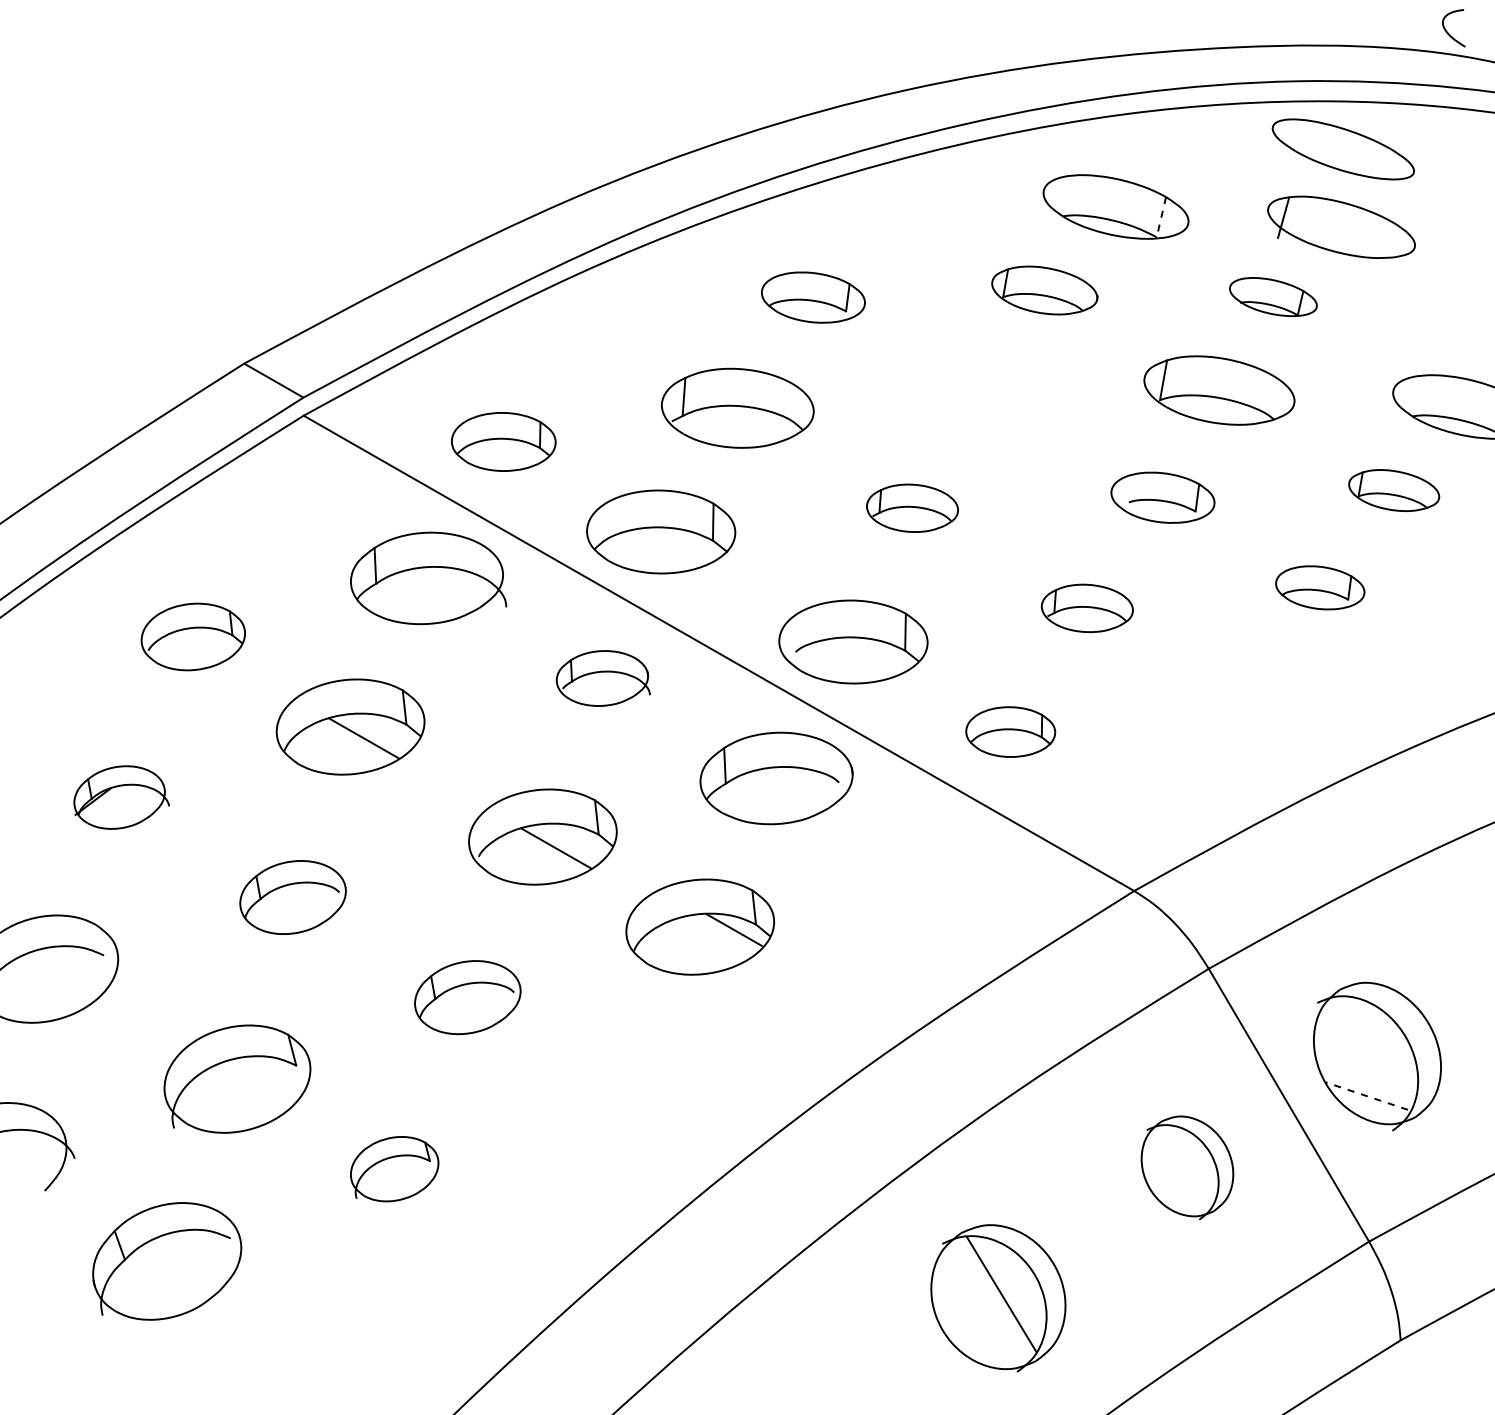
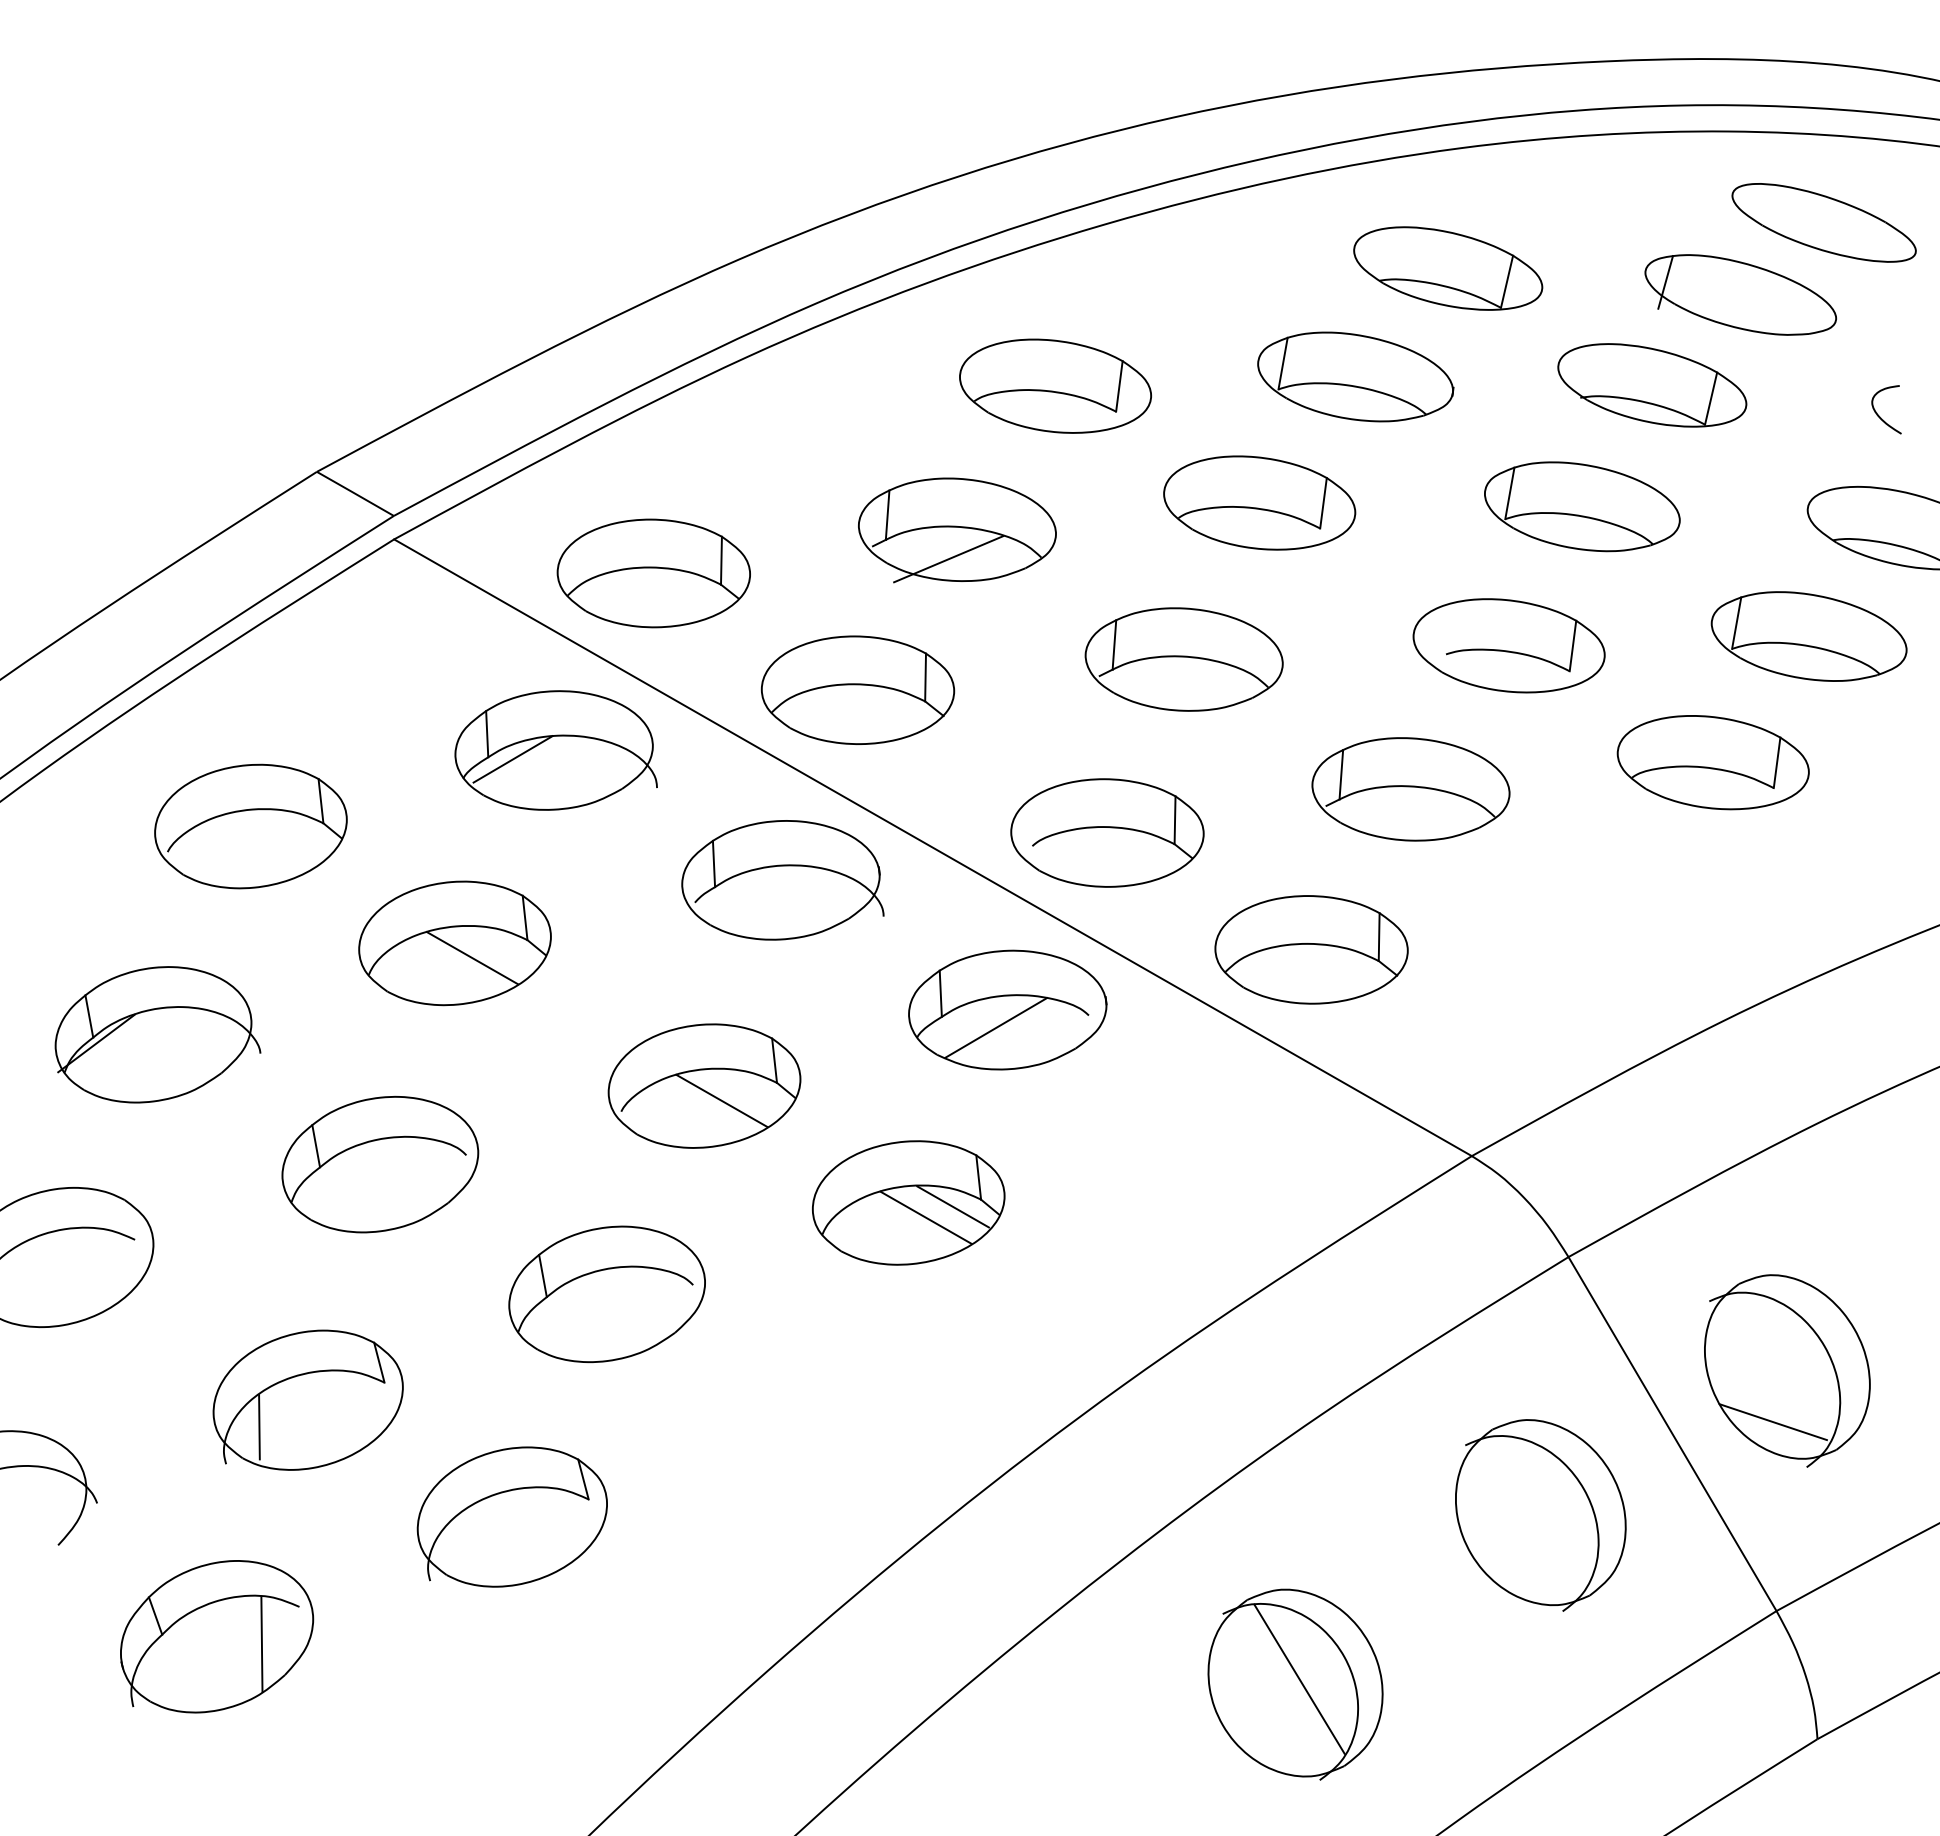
curve: (1448, 32) -> (1879, 415), moved
part: (1342, 149) -> (1823, 222), moved
line: (1161, 216) -> (1507, 281), dashed -> solid
part: (1044, 290) -> (1355, 376), size x1.43
part: (813, 297) -> (1055, 385), size x1.43
part: (1273, 297) -> (1652, 385), size x1.67
part: (970, 387) -> (1259, 502), added
line: (730, 431) -> (948, 559), added
part: (503, 441) -> (653, 573), size x1.43
part: (1393, 490) -> (1808, 636), size x1.67
part: (1162, 497) -> (1508, 645), size x1.43
part: (912, 508) -> (1183, 659), size x1.67
line: (394, 585) -> (512, 759), added
part: (1319, 587) -> (1712, 762), size x1.67
part: (1086, 608) -> (1410, 789), size x1.67
part: (192, 636) -> (250, 826), size x1.43
part: (602, 678) -> (782, 880), size x1.67
part: (1010, 731) -> (1311, 949), size x1.67
line: (767, 791) -> (995, 1027), added
part: (121, 797) -> (157, 1034), size x1.67
part: (293, 897) -> (380, 1164), size x1.43
line: (713, 938) -> (925, 1217), added
part: (467, 997) -> (606, 1294), size x1.43
line: (1366, 1096) -> (1773, 1422), dashed -> solid
line: (199, 1100) -> (259, 1427), added
part: (1187, 1167) -> (1540, 1515), size x1.43
part: (394, 1168) -> (511, 1516), size x1.67
line: (201, 1266) -> (261, 1643), added

